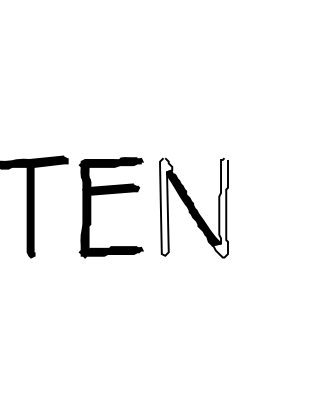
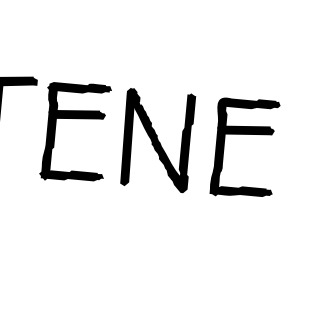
part: (282, 194) -> (245, 135), added
fill: (166, 206) -> (130, 136), added
fill: (219, 207) -> (182, 142), added

